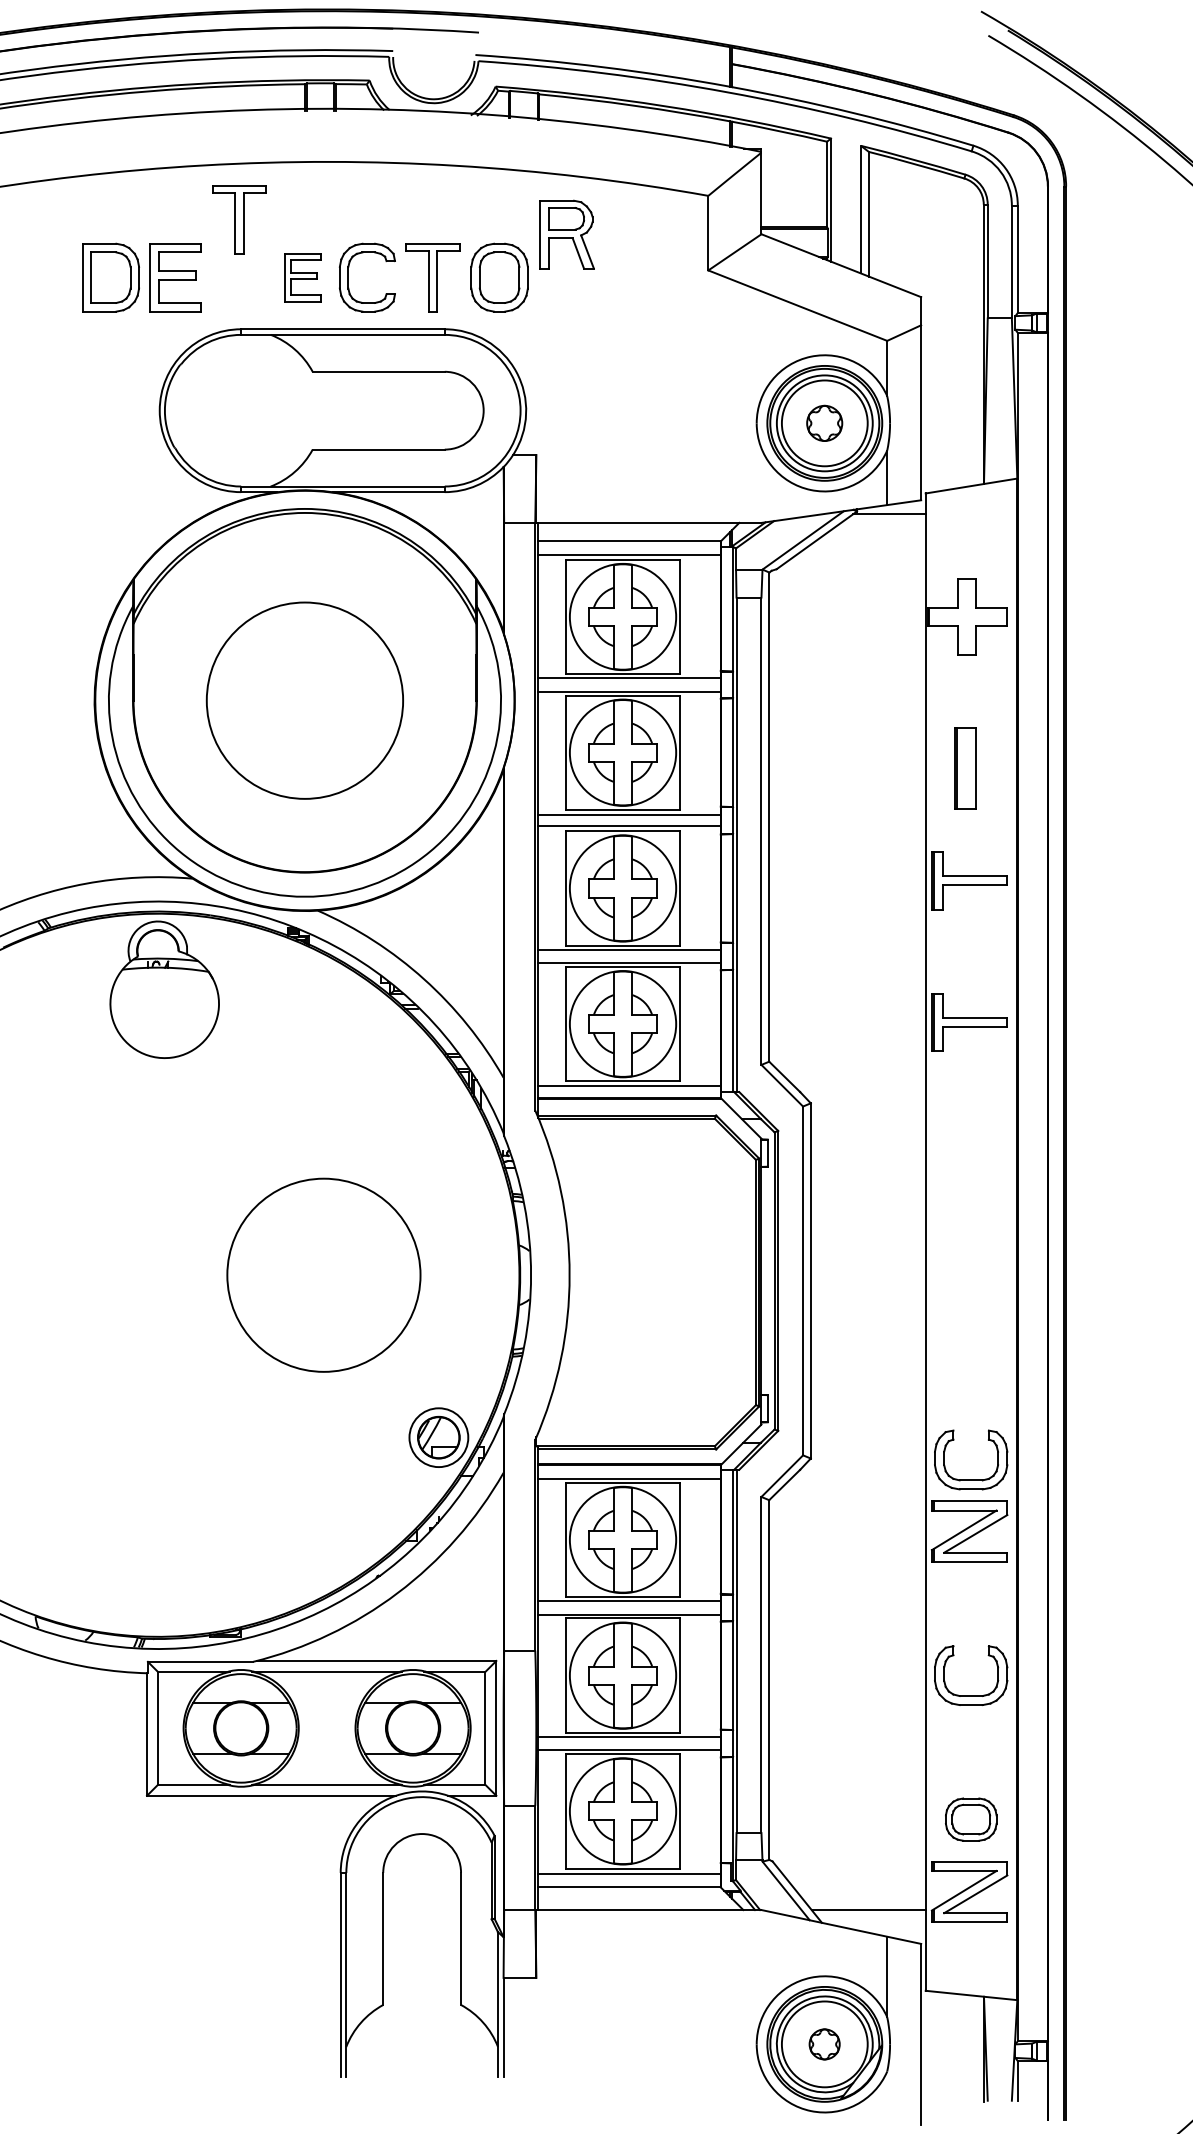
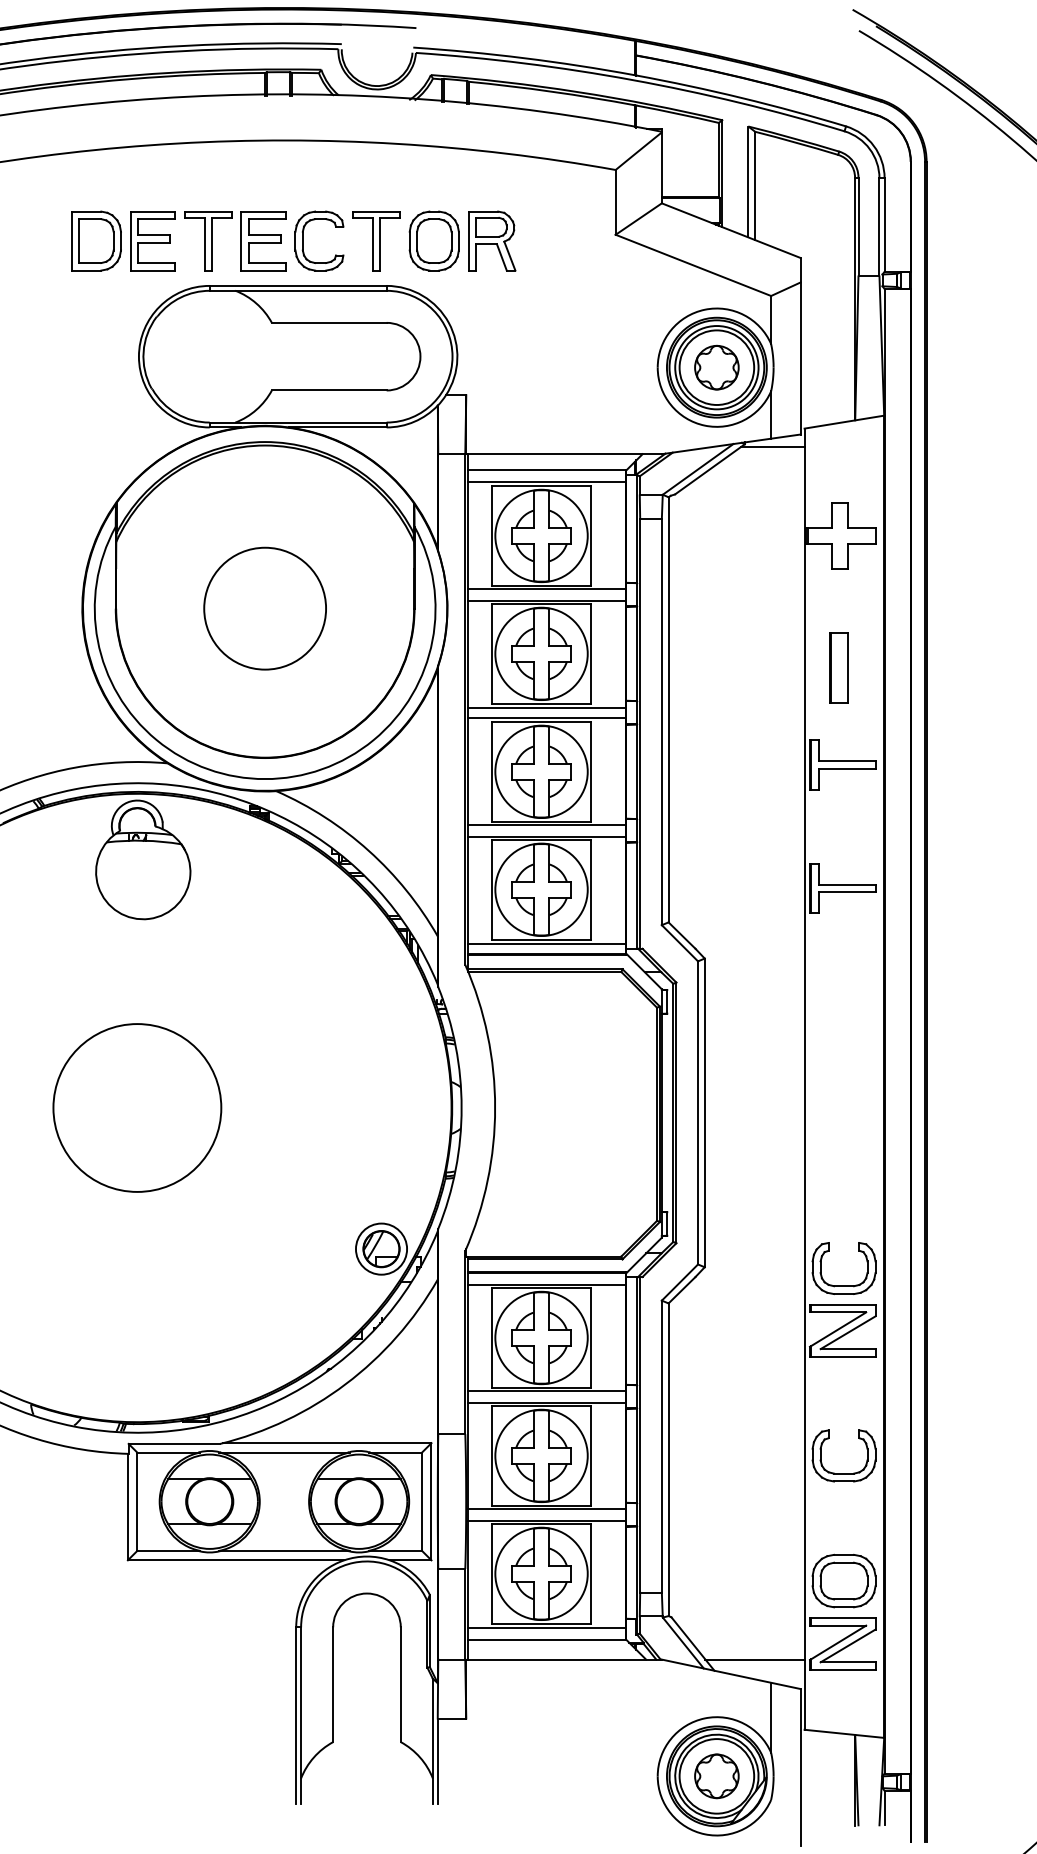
part: (239, 219) -> (208, 240), moved
part: (566, 234) -> (491, 240), moved
part: (303, 277) -> (263, 240), size x1.43
part: (824, 423) -> (716, 367), size x1.43
circle: (304, 700) -> (264, 608), size x0.71
circle: (323, 1274) -> (137, 1107), moved
part: (971, 1819) -> (844, 1580), size x1.43
part: (824, 2044) -> (716, 1776), size x1.67

